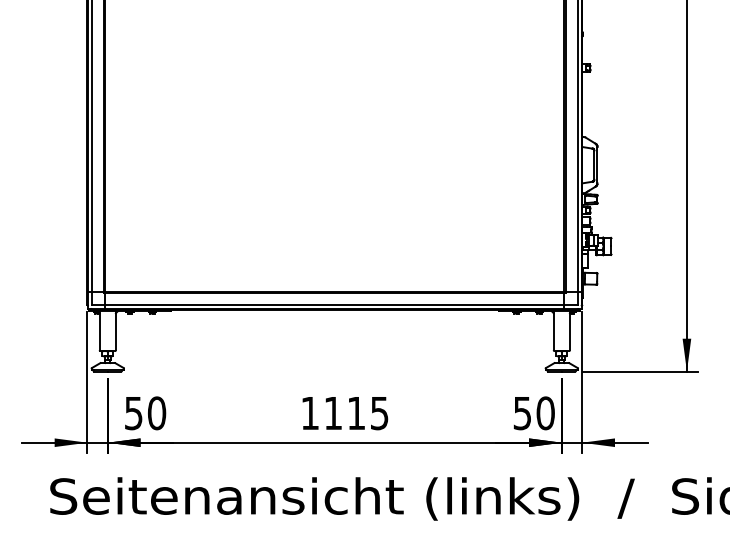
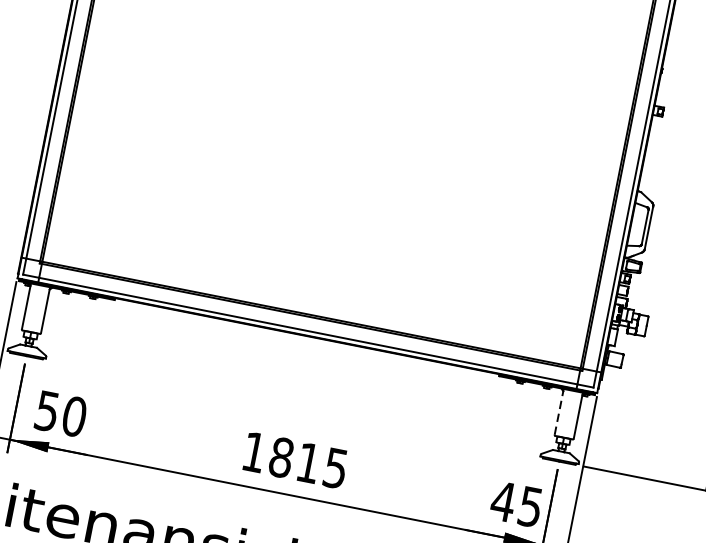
line: (553, 330) -> (559, 411), solid -> dashed
text: (333, 413) -> (281, 457), 1115 -> 1815
text: (533, 413) -> (516, 504), 50 -> 45

